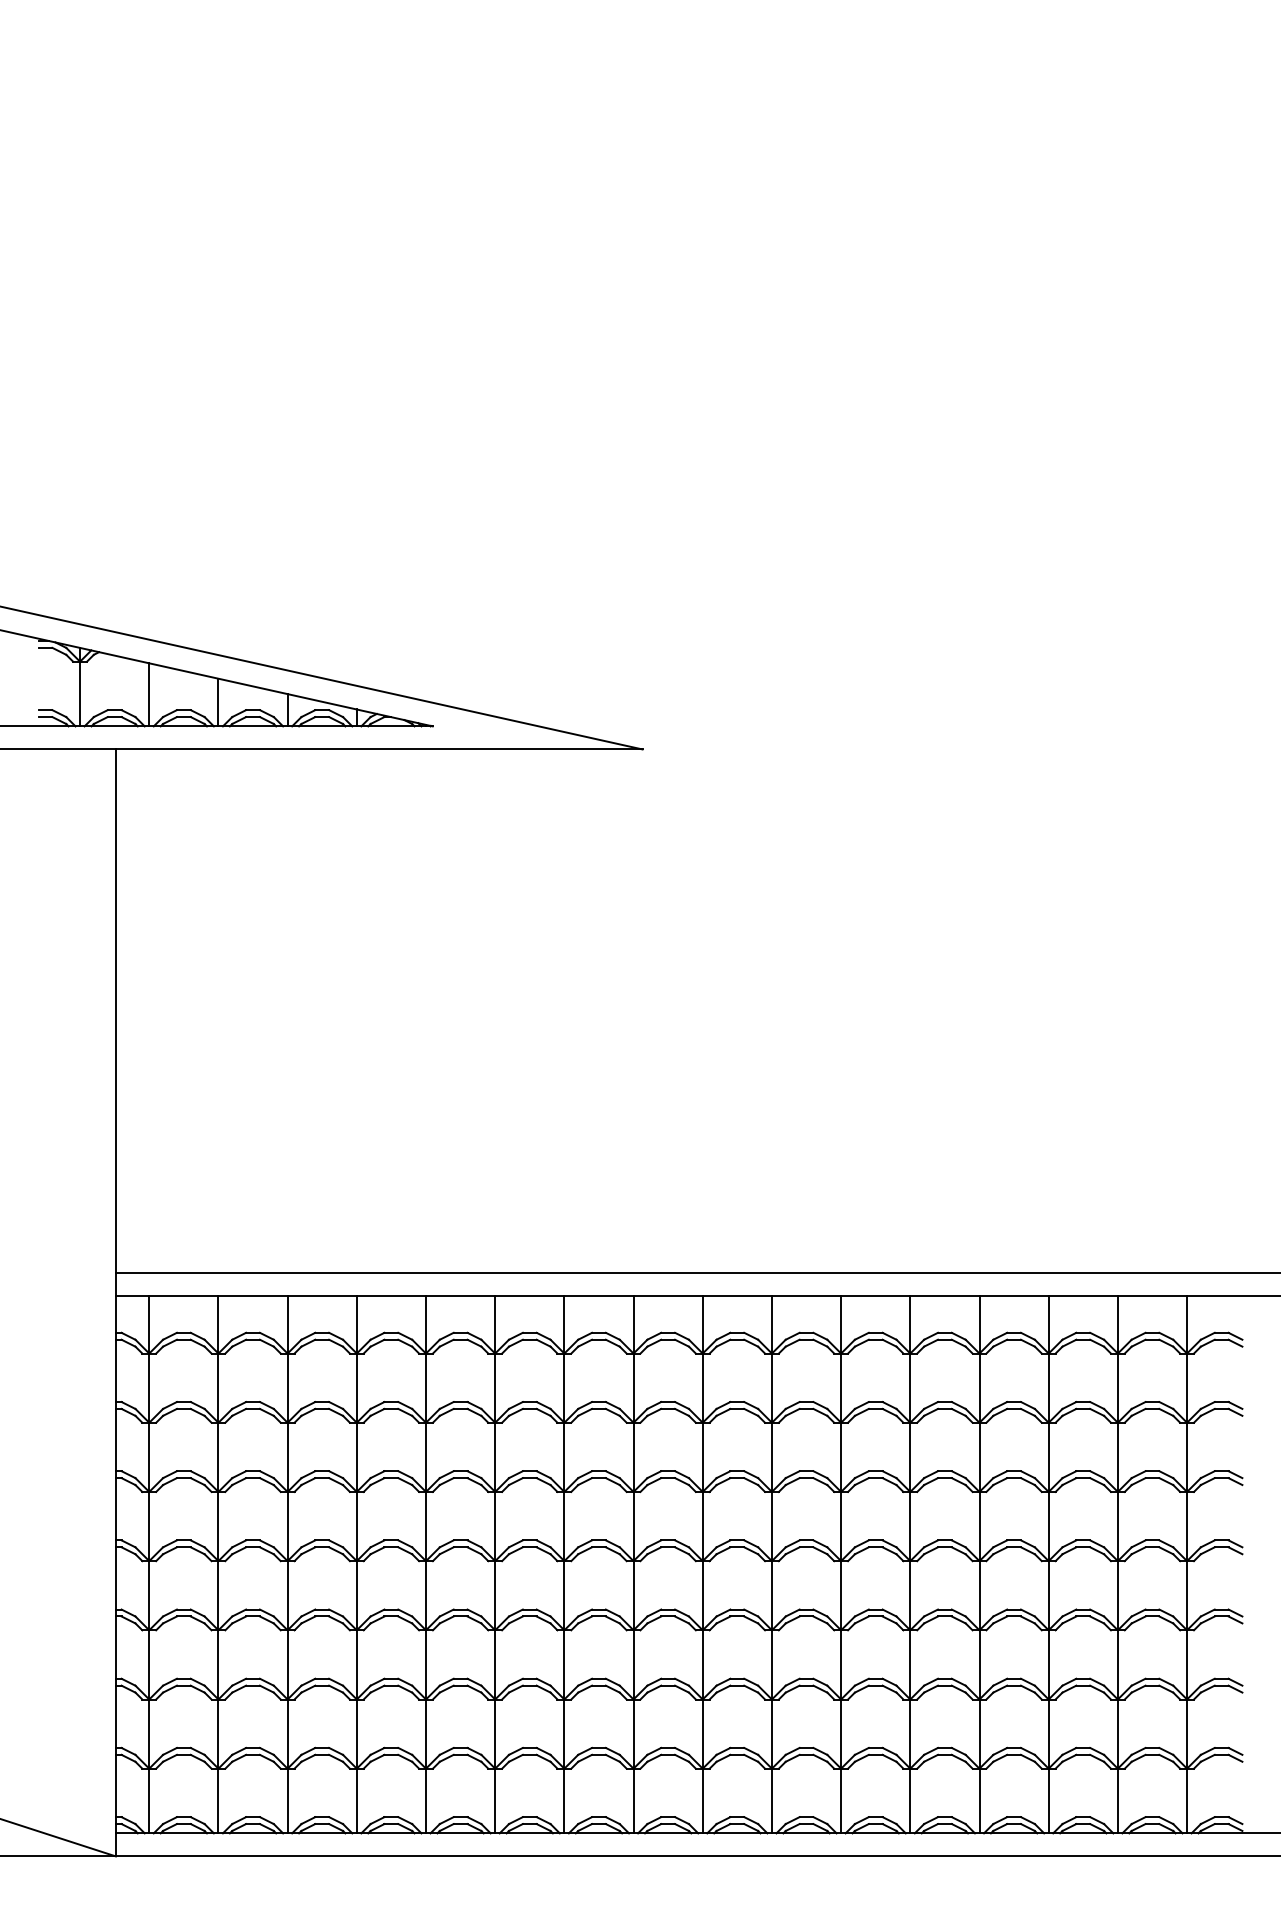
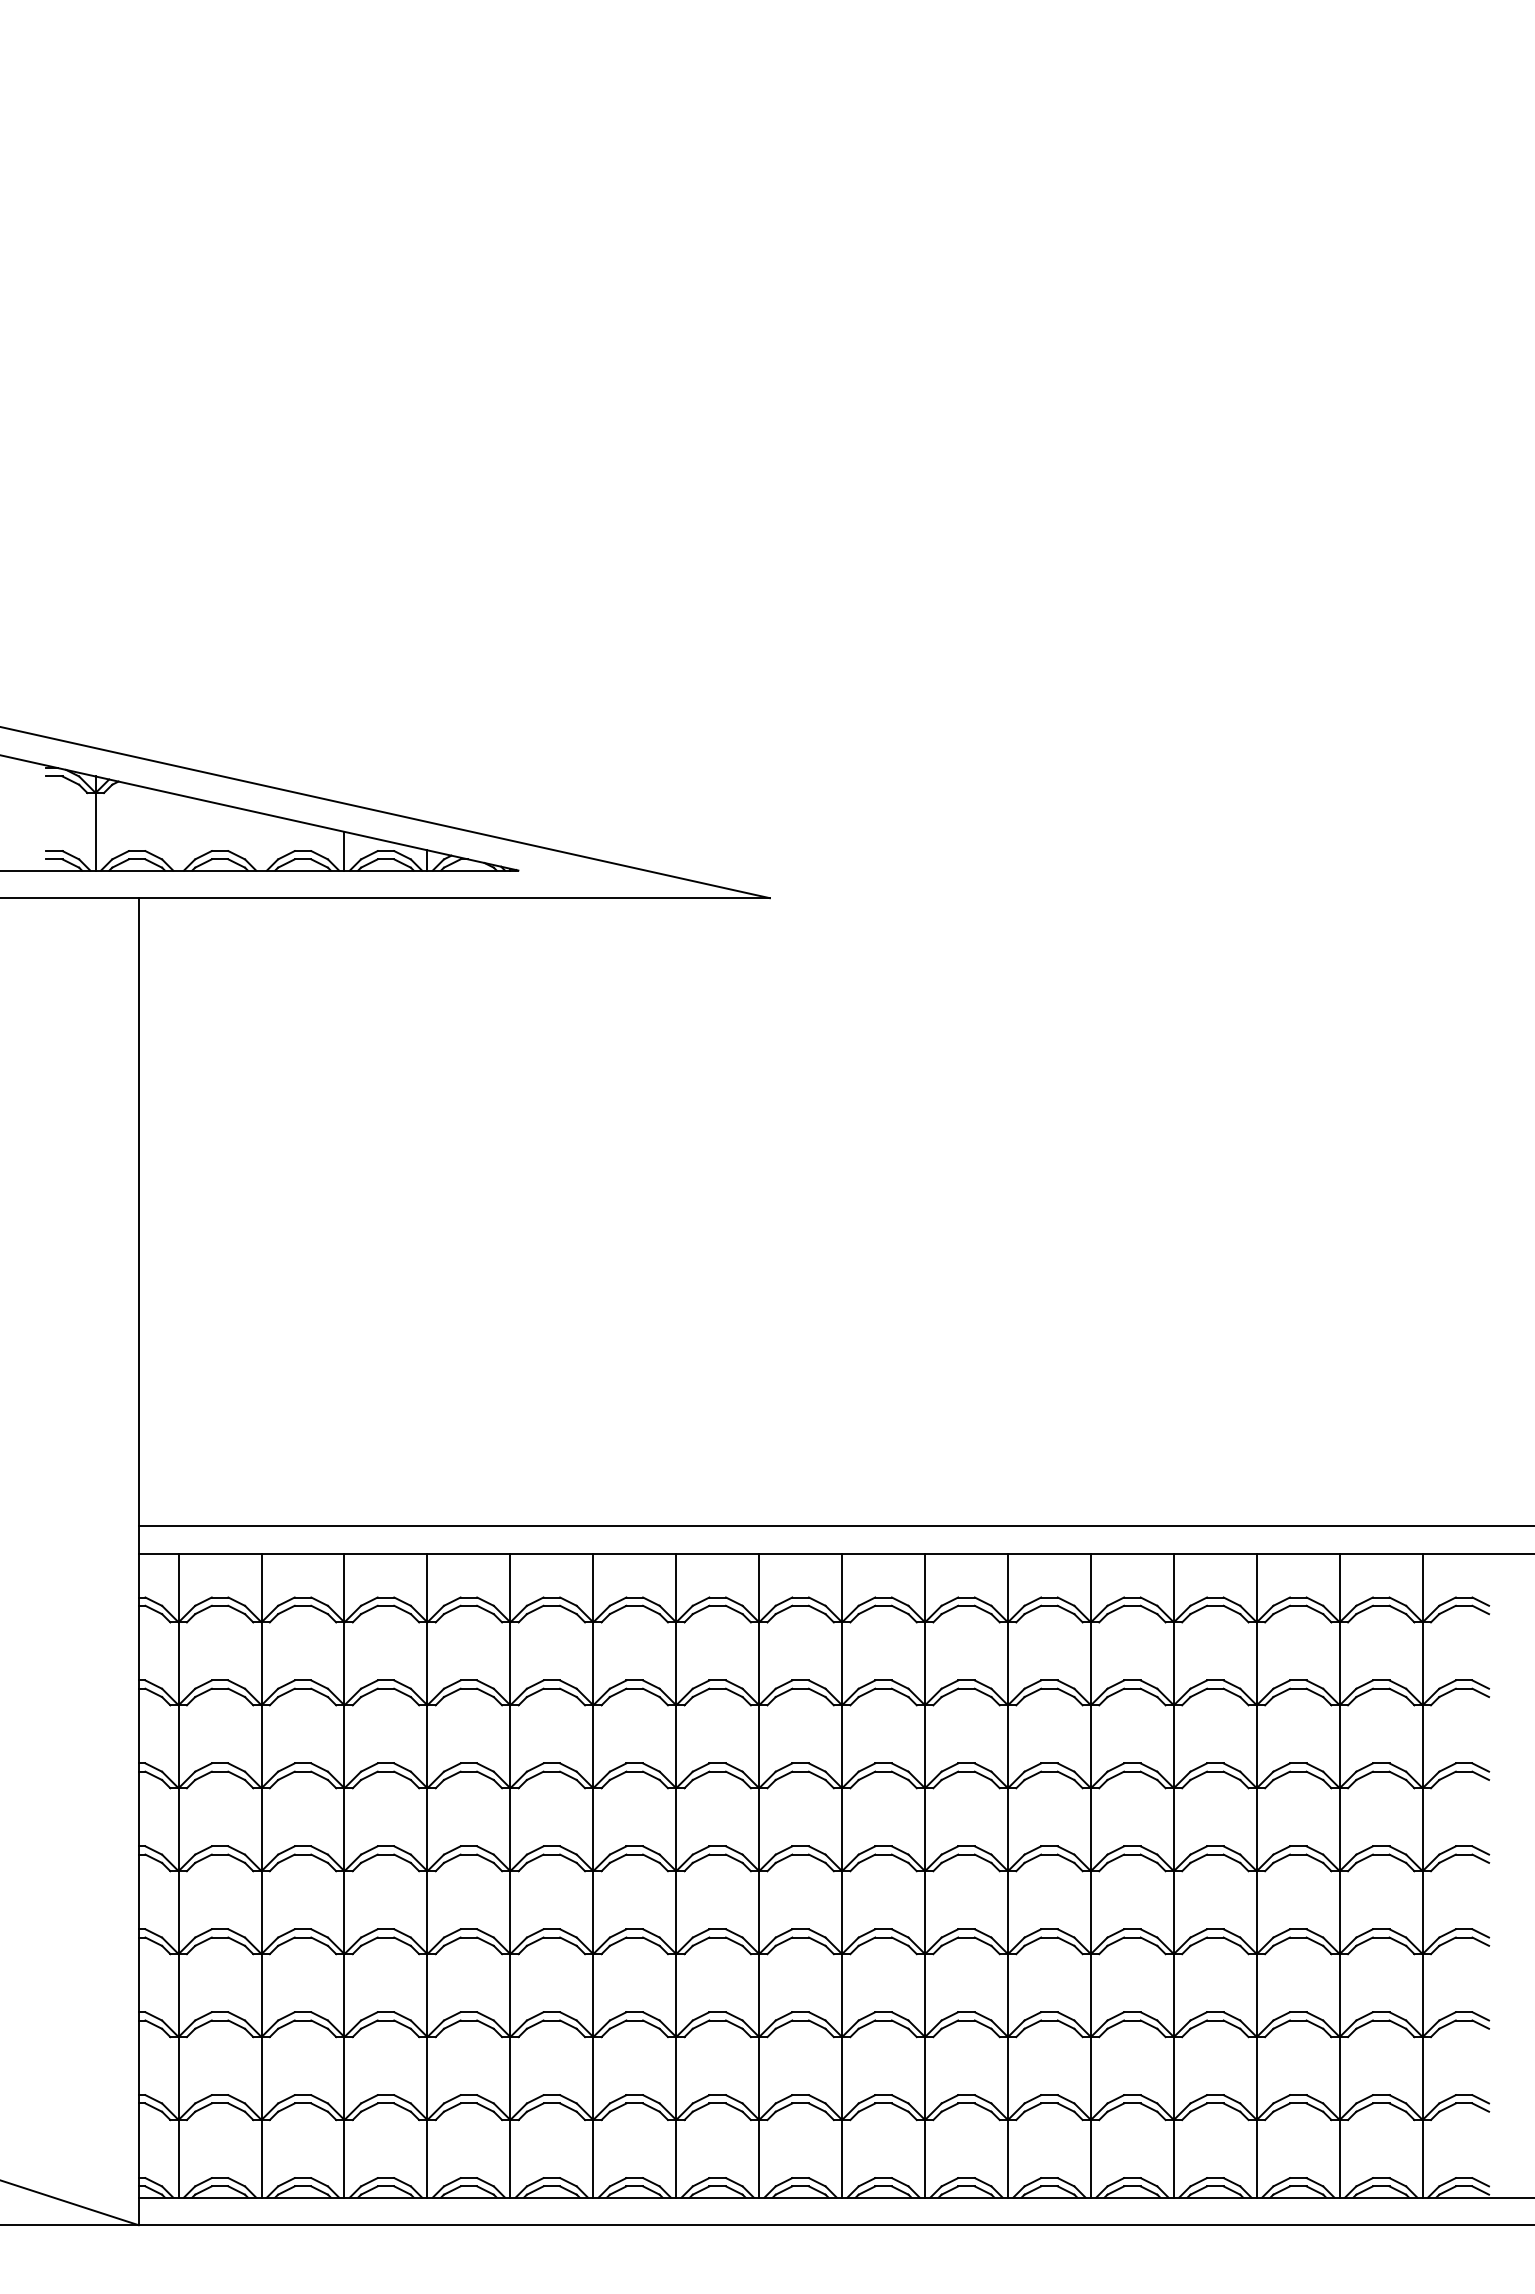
line: (149, 694) -> (178, 832), removed
line: (218, 702) -> (261, 841), removed

